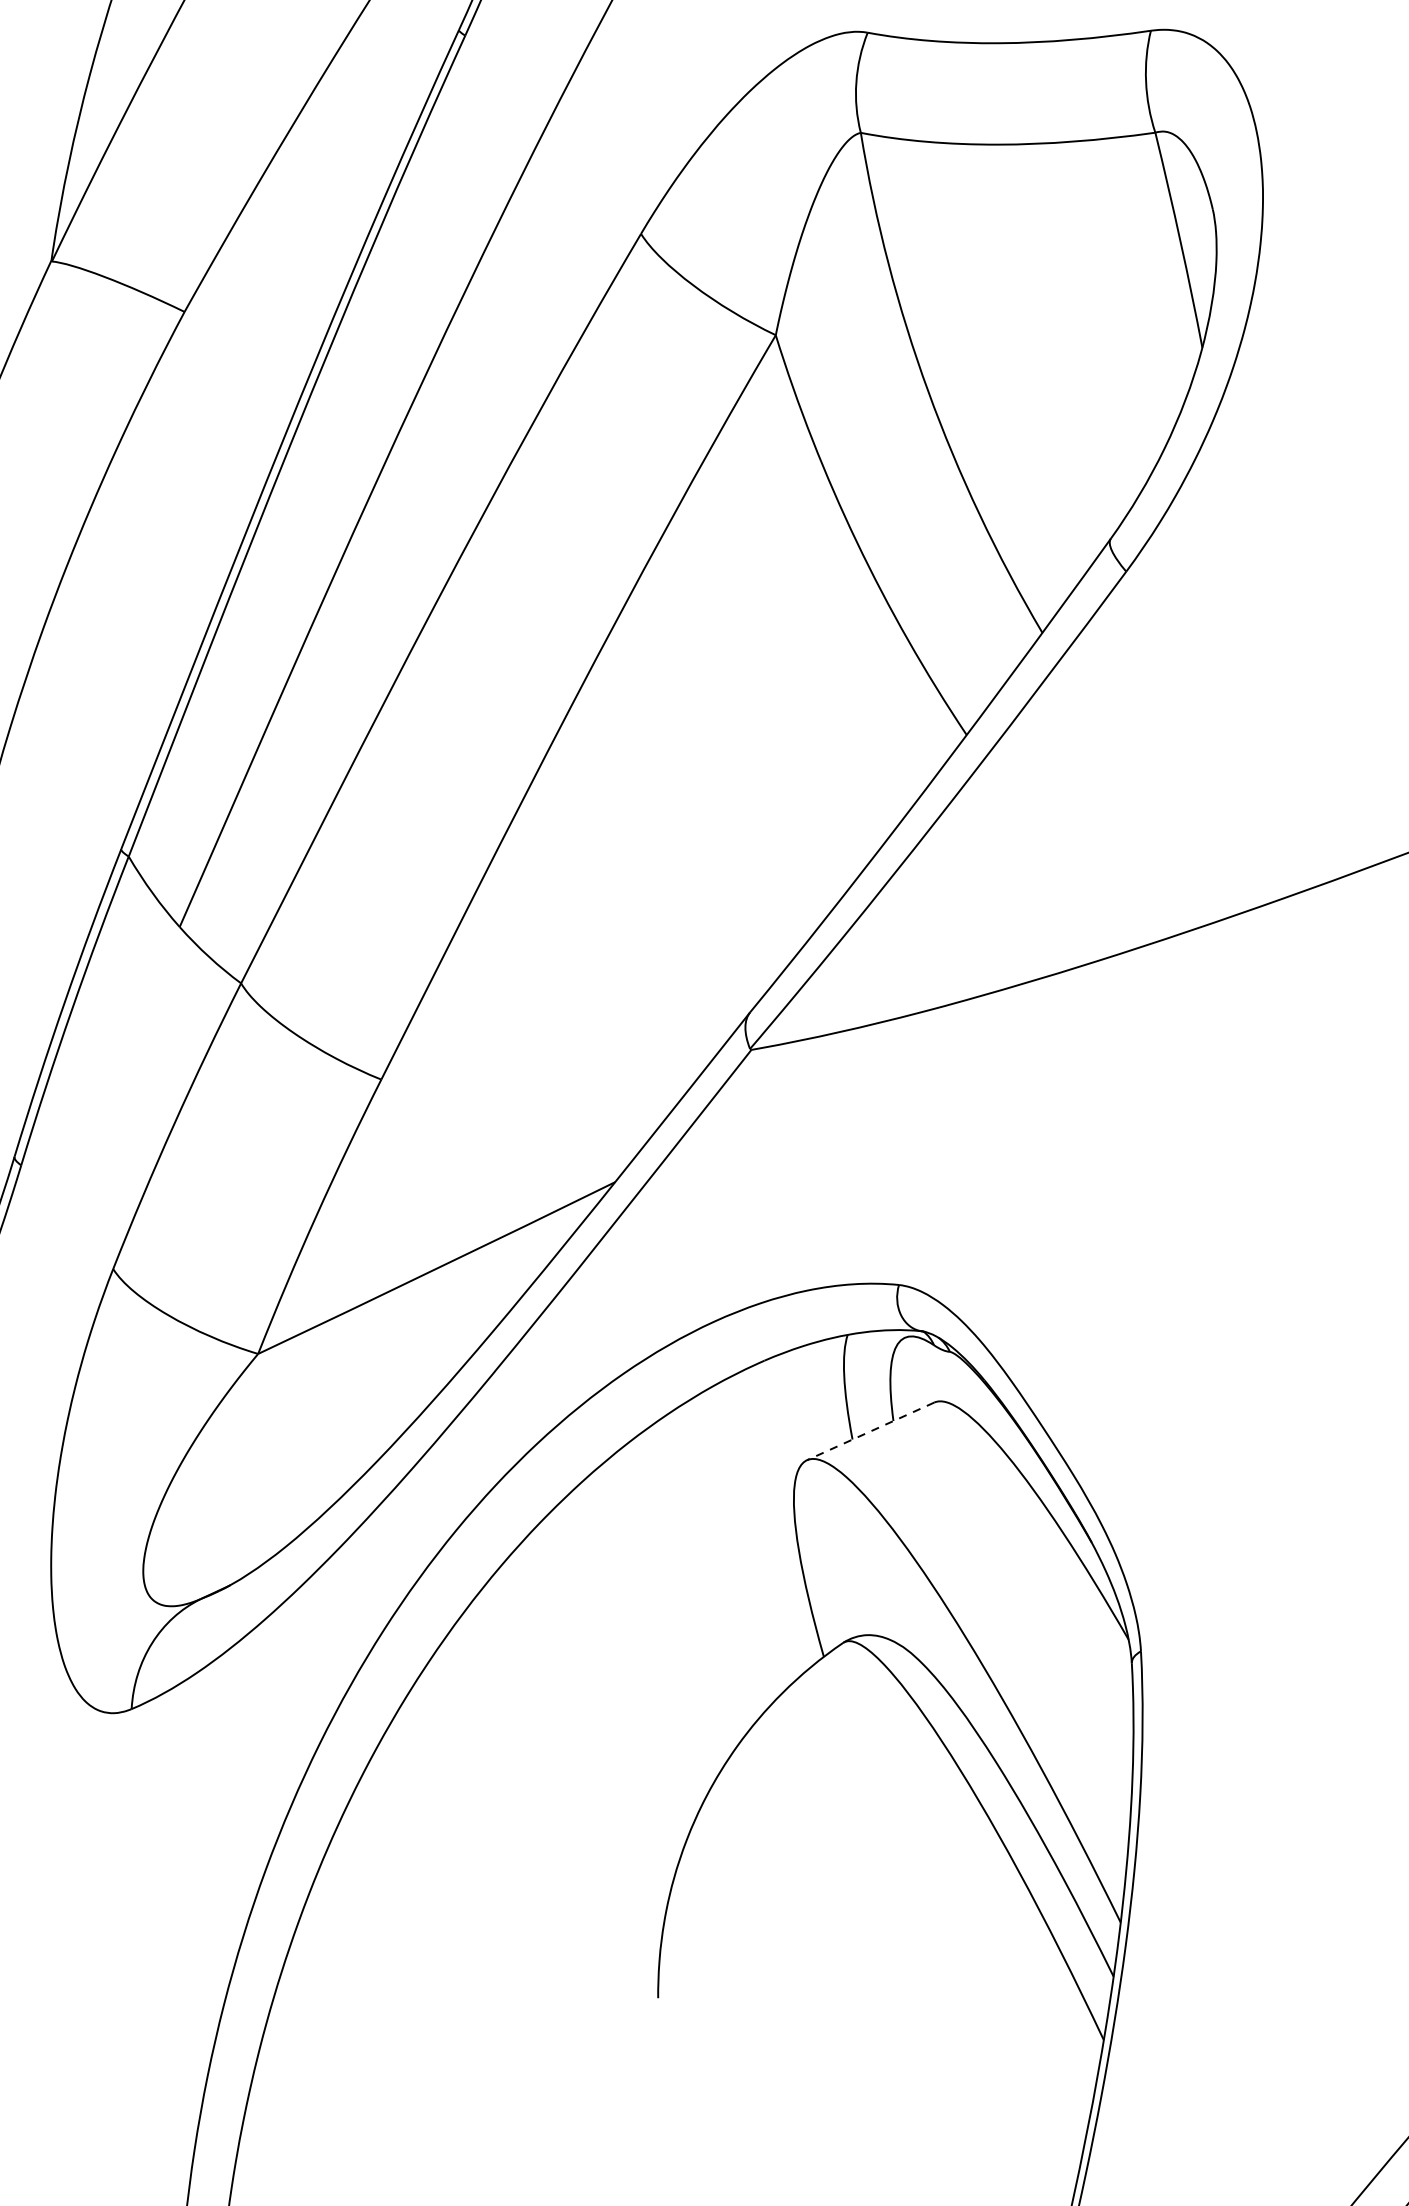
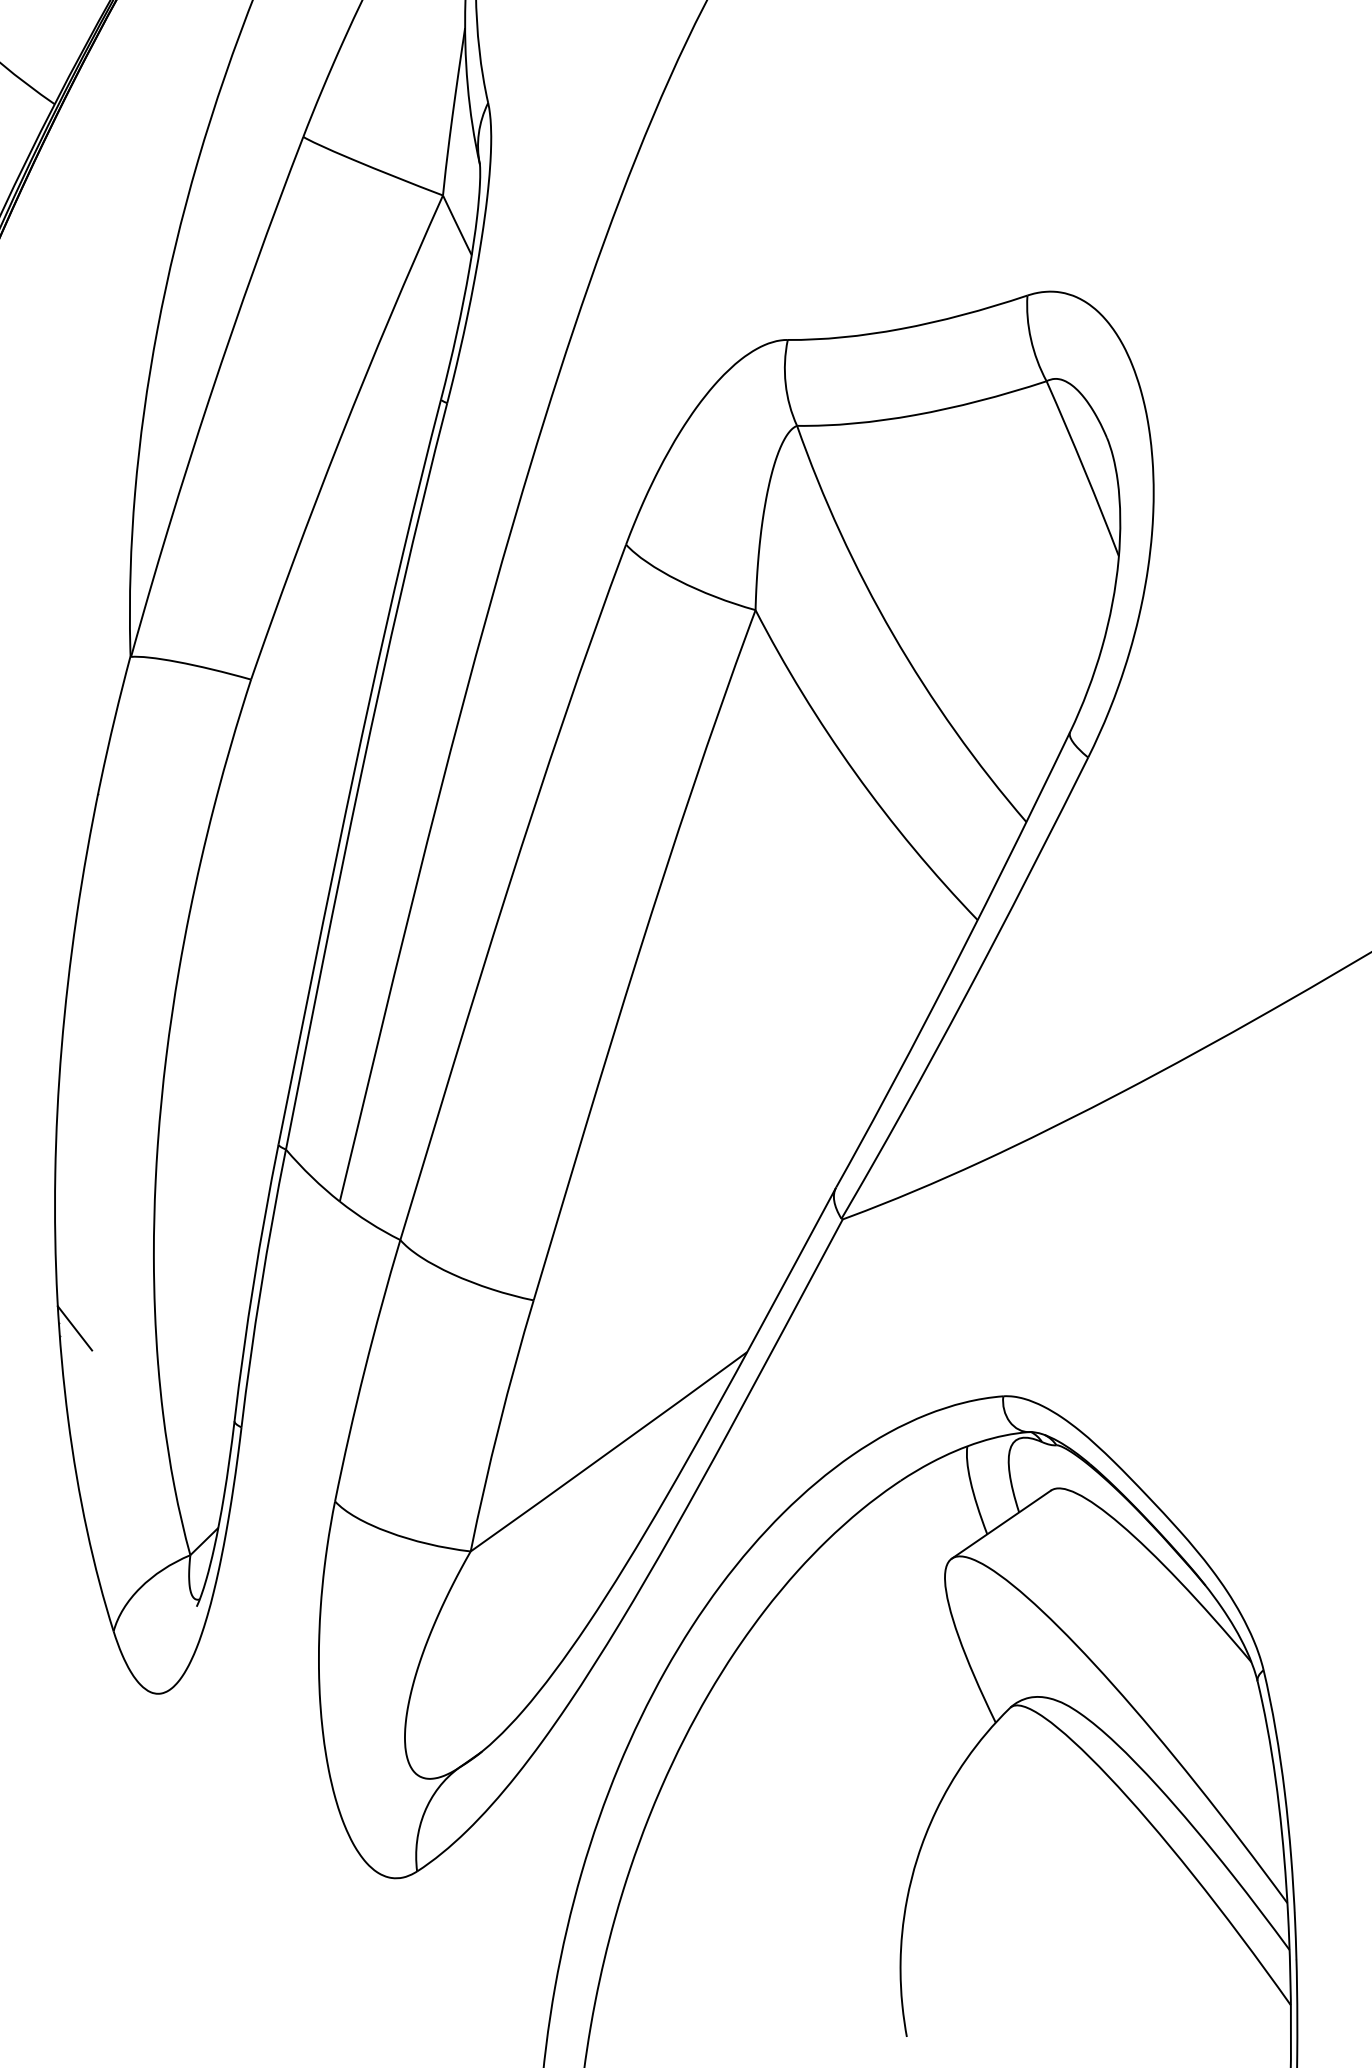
line: (869, 1431) -> (1000, 1524), dashed -> solid

